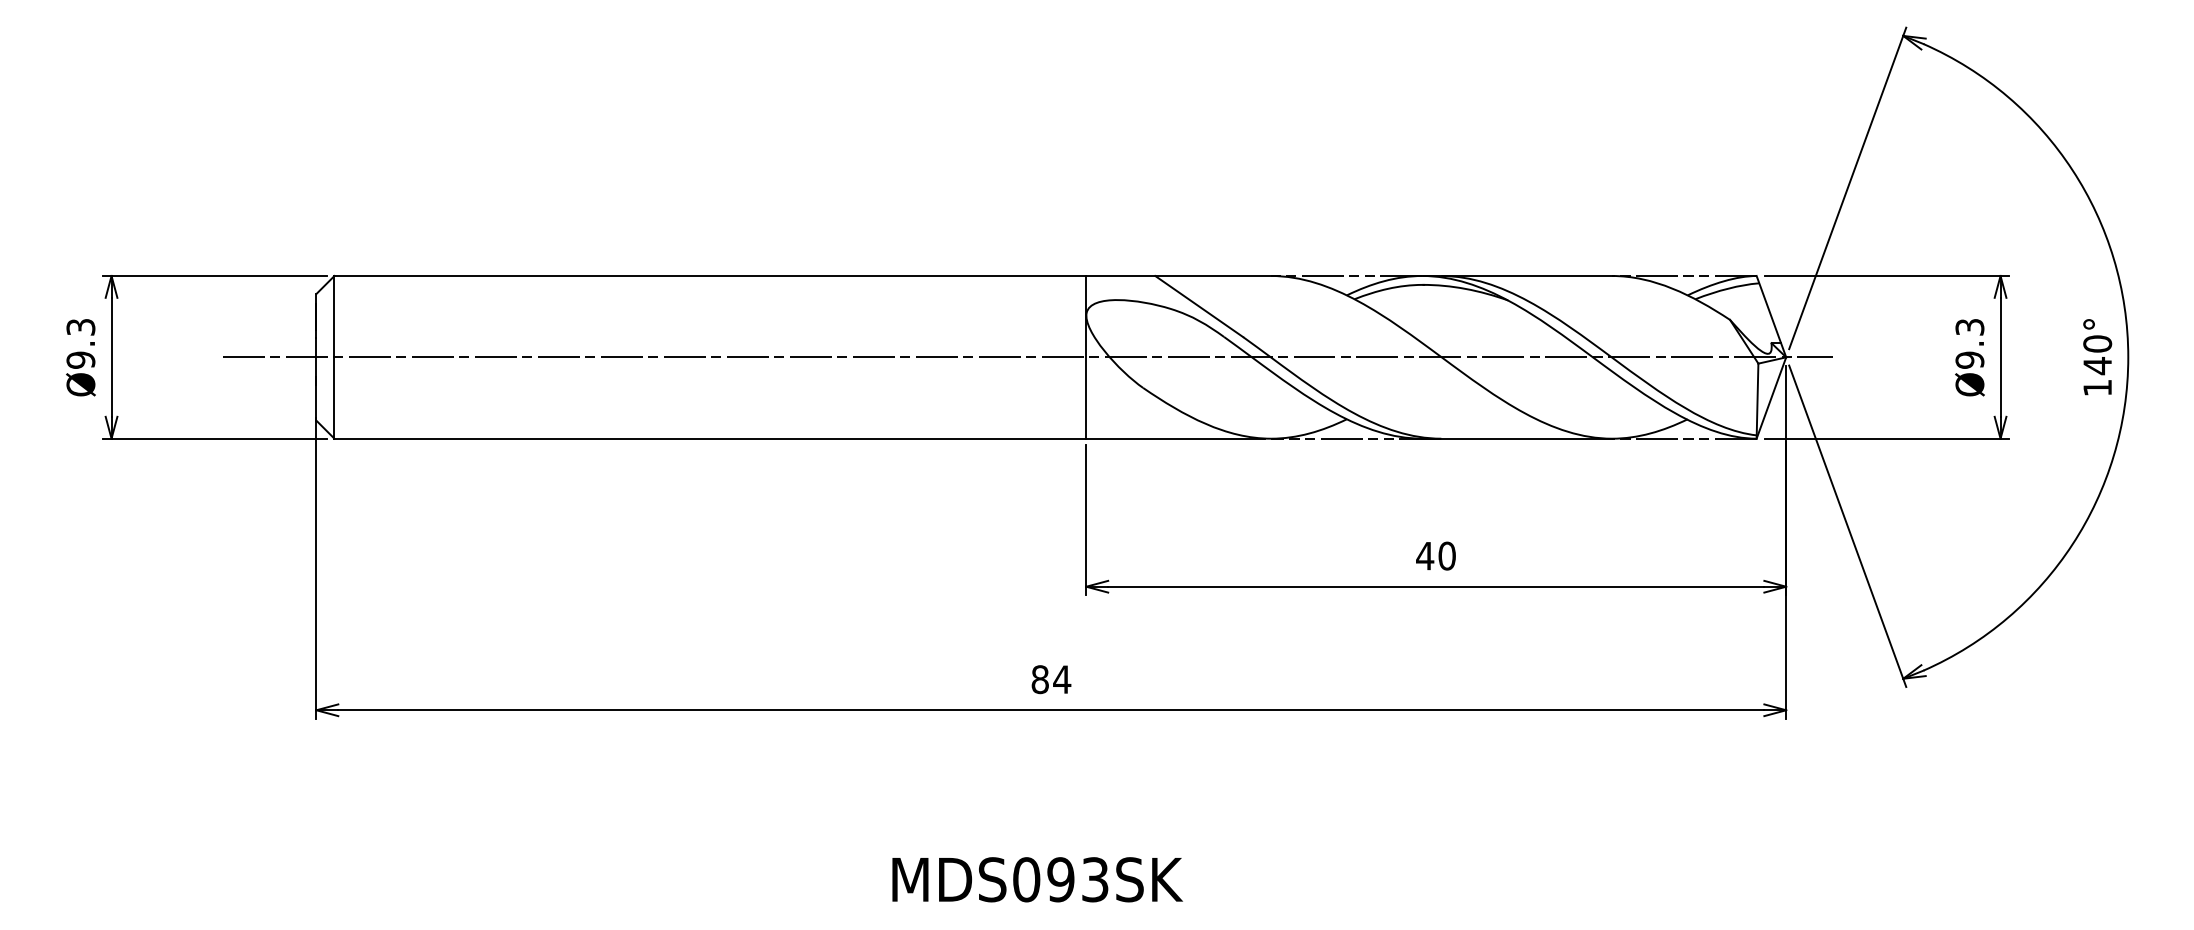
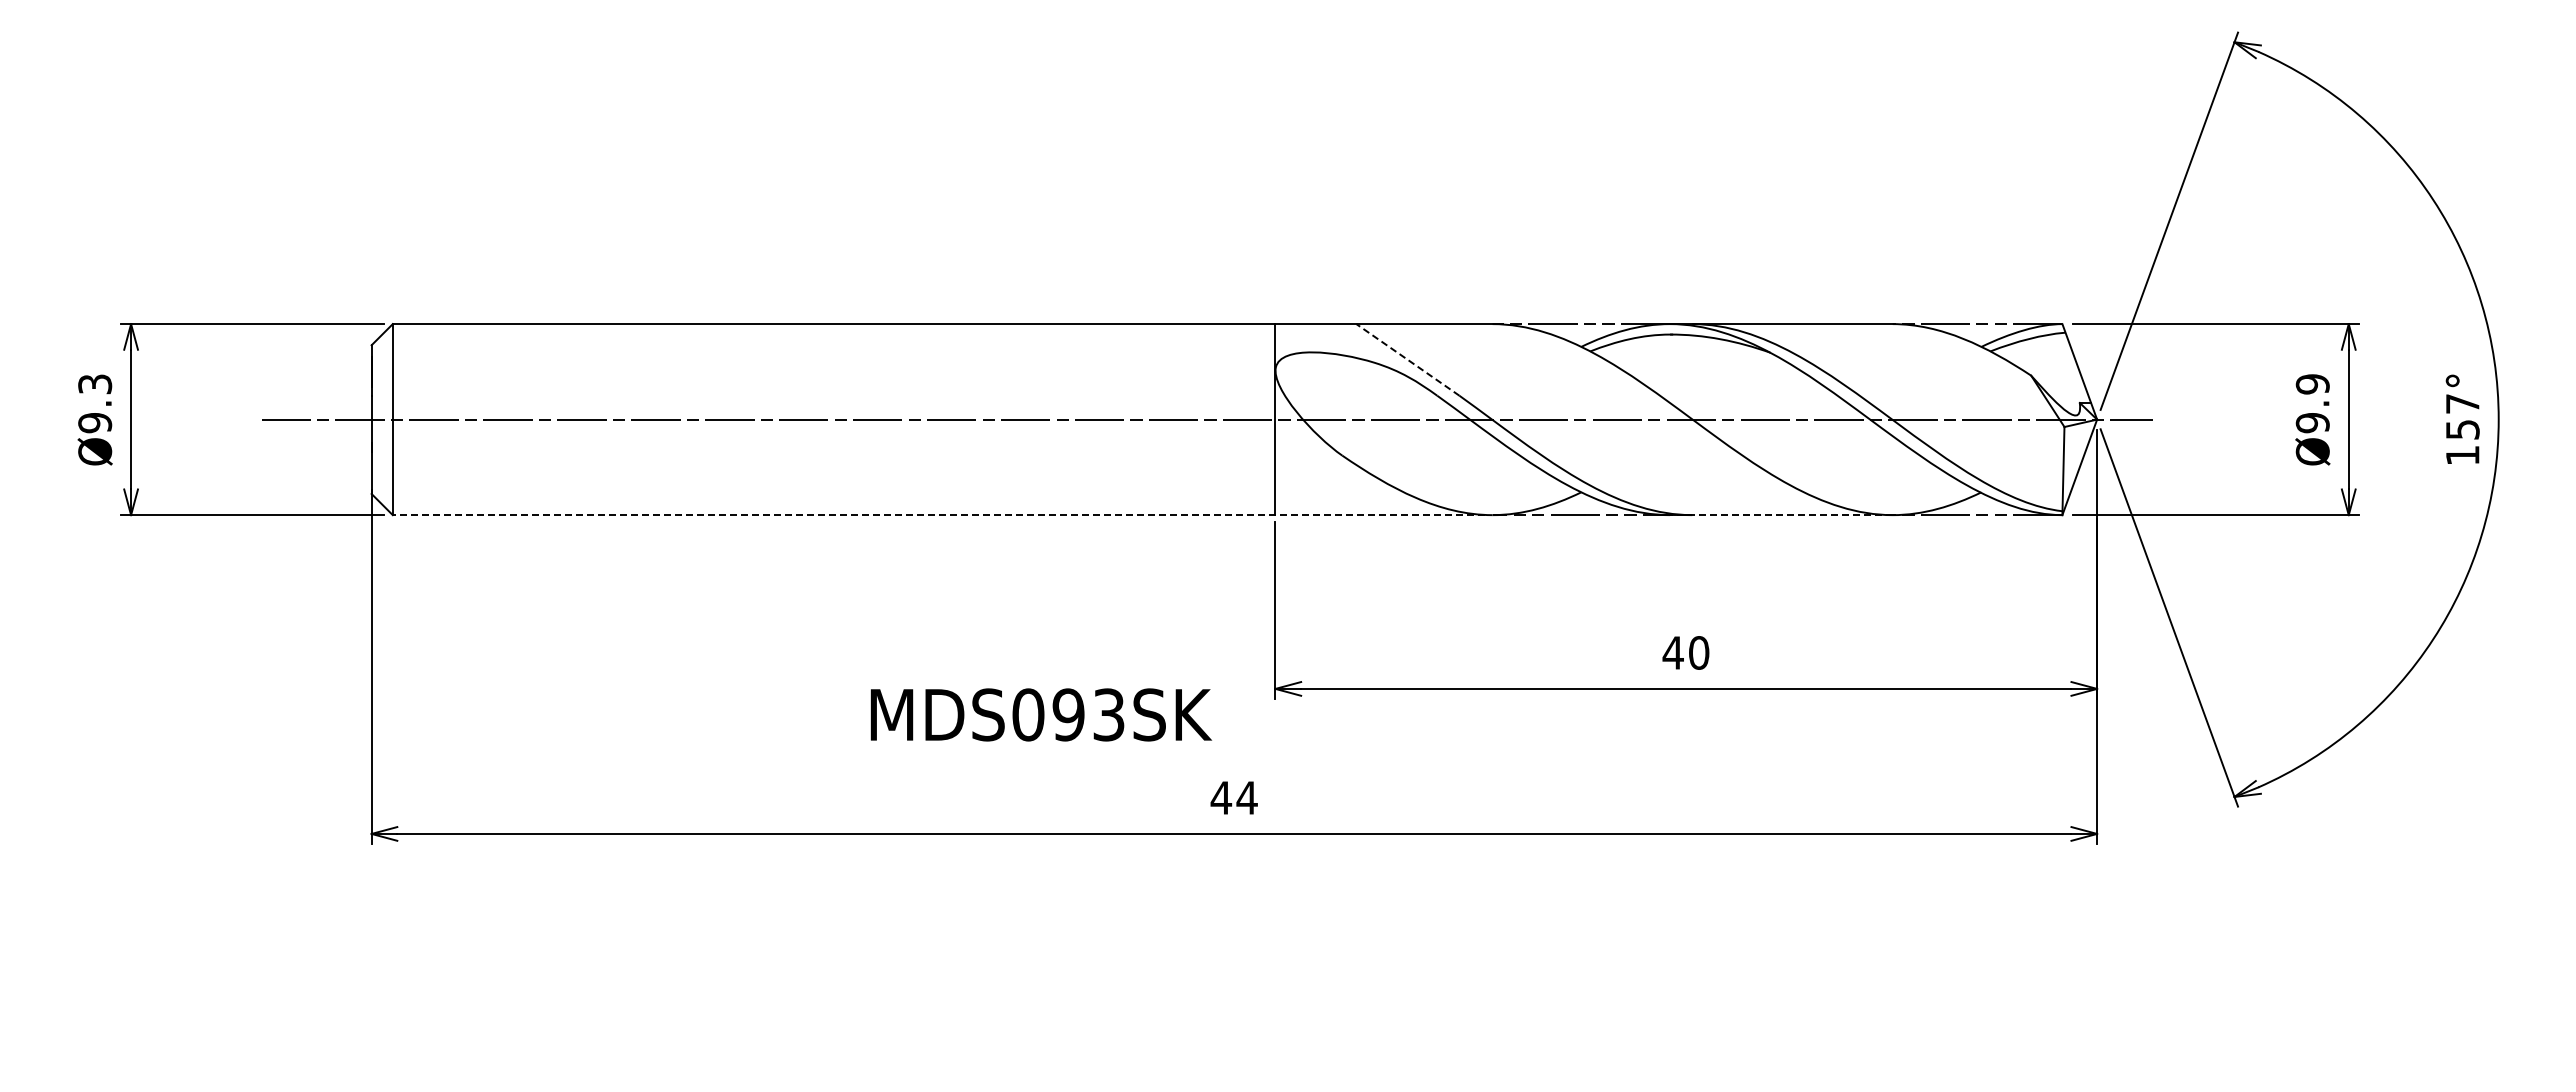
line: (1198, 306) -> (1407, 359), solid -> dashed
text: (1969, 327) -> (2312, 384), Ø9.3 -> Ø9.9
text: (2097, 354) -> (2462, 416), 140° -> 157°
line: (799, 439) -> (938, 515), solid -> dashed
line: (1516, 439) -> (1780, 515), solid -> dashed
text: (1040, 679) -> (1221, 797), 84 -> 44
text: (1036, 879) -> (1040, 714), moved

